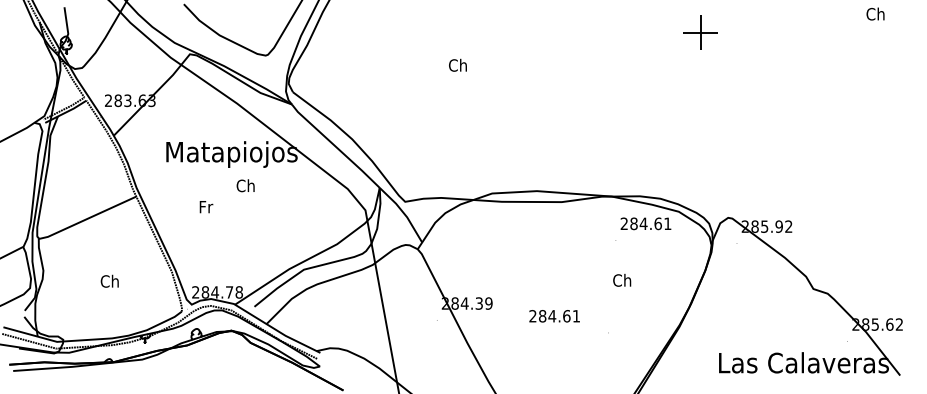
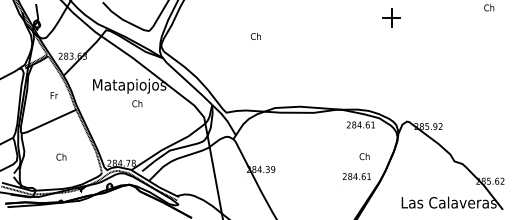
text: (206, 206) -> (54, 95), moved
text: (621, 280) -> (364, 156), moved
text: (553, 316) -> (356, 176), moved

